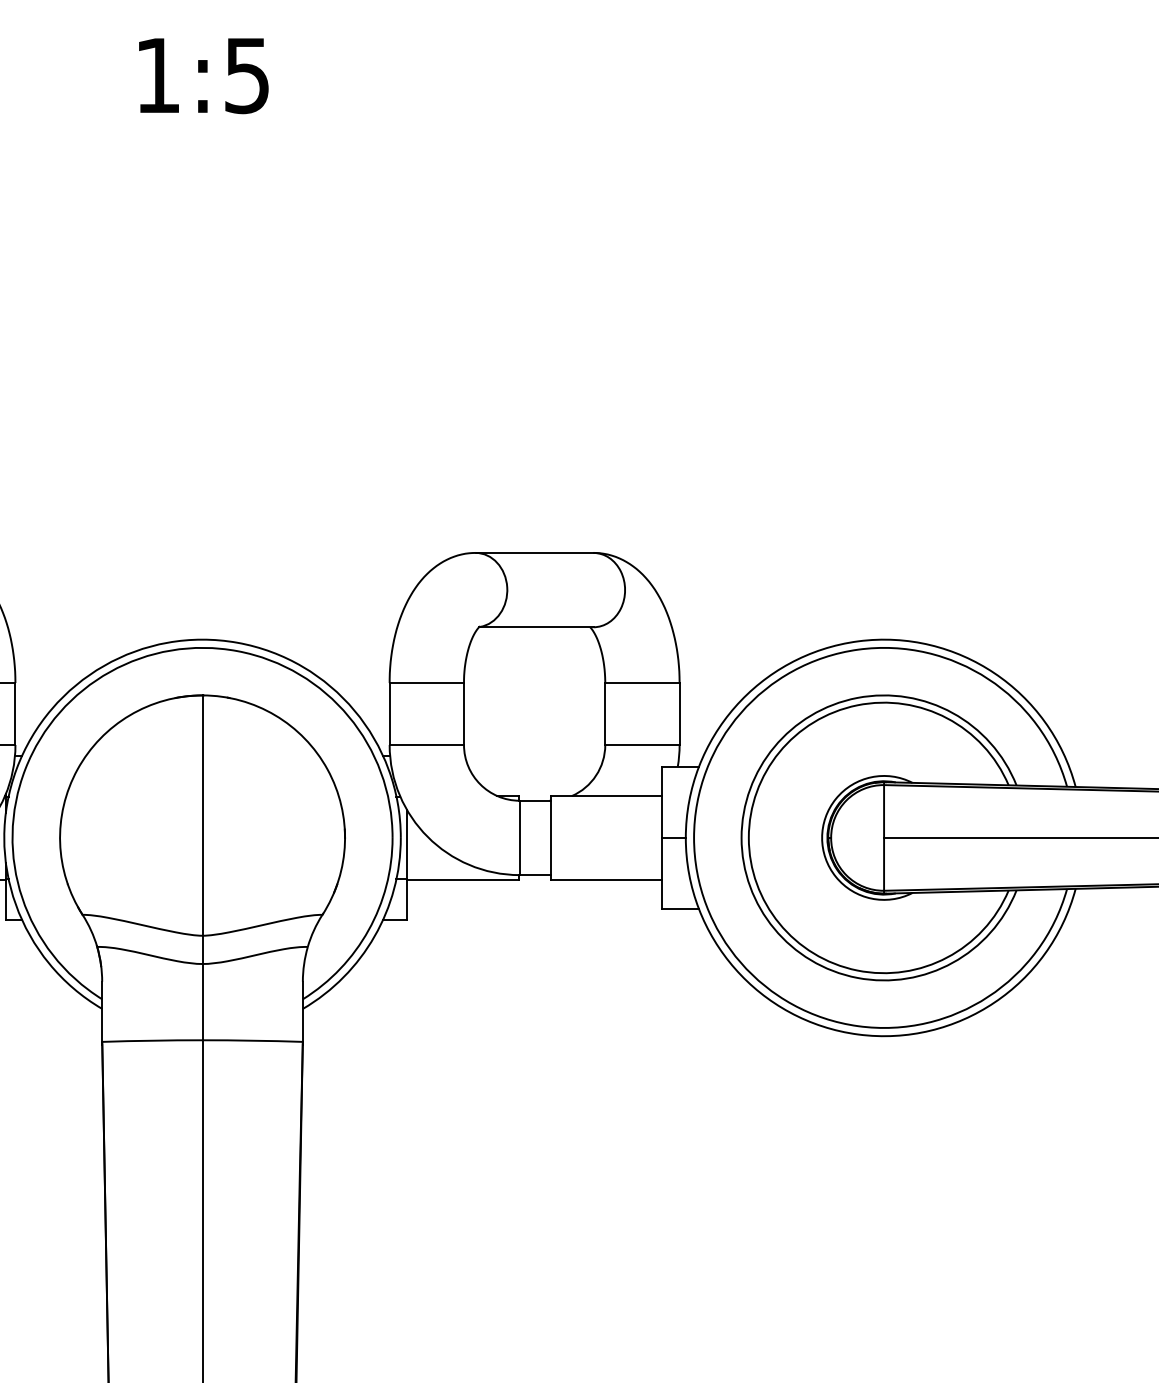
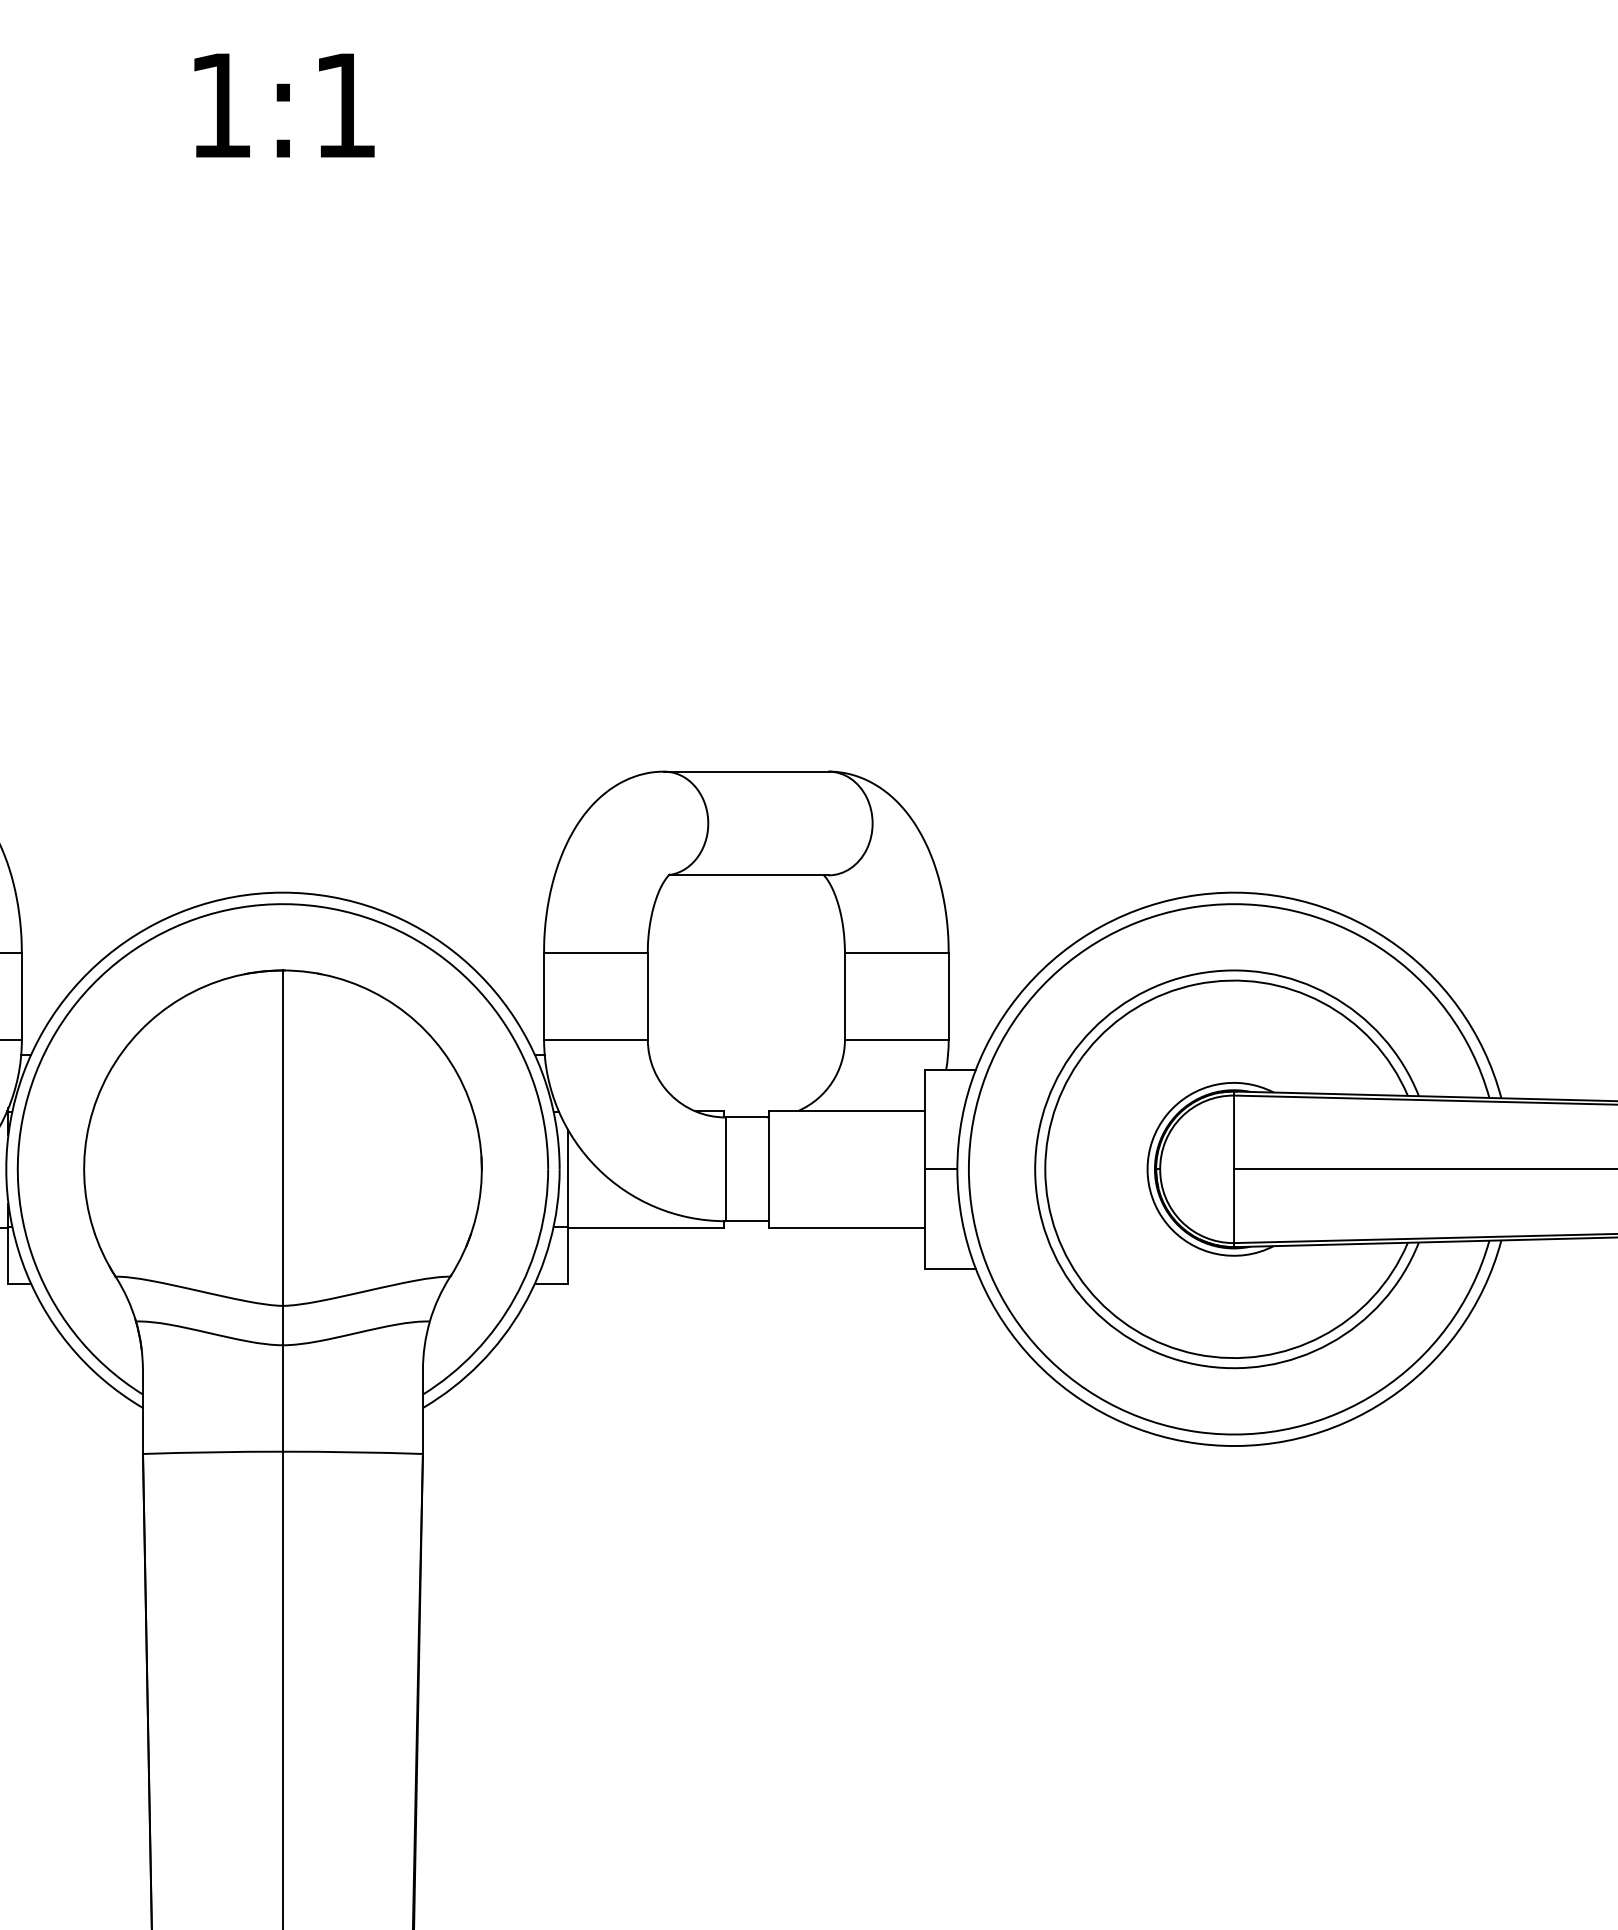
text: (246, 76) -> (344, 106), 1:5 -> 1:1

